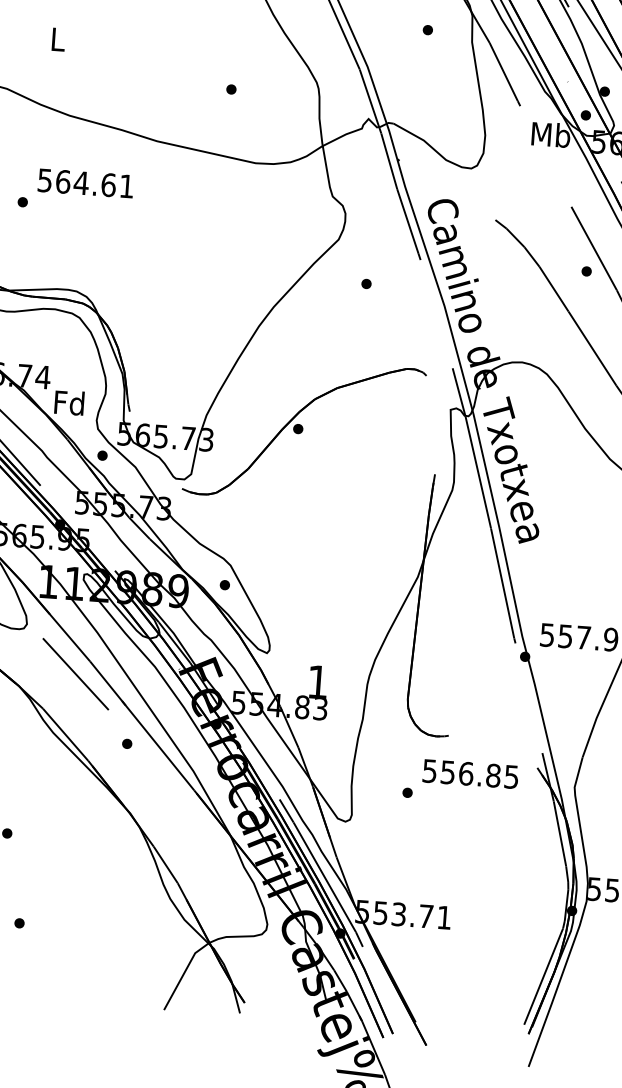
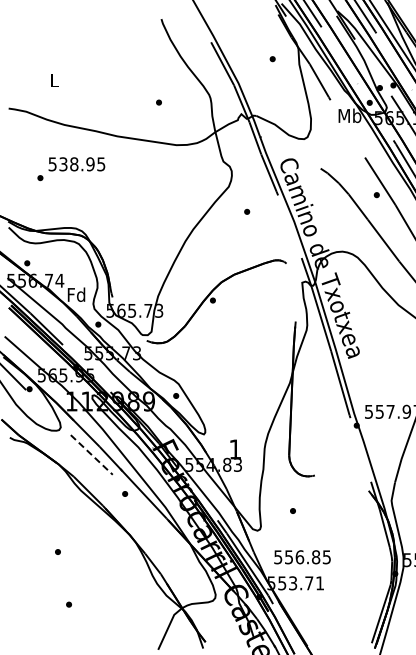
text: (95, 184) -> (82, 164), 564.61 -> 538.95
line: (75, 673) -> (91, 454), solid -> dashed
text: (470, 774) -> (302, 557), moved

